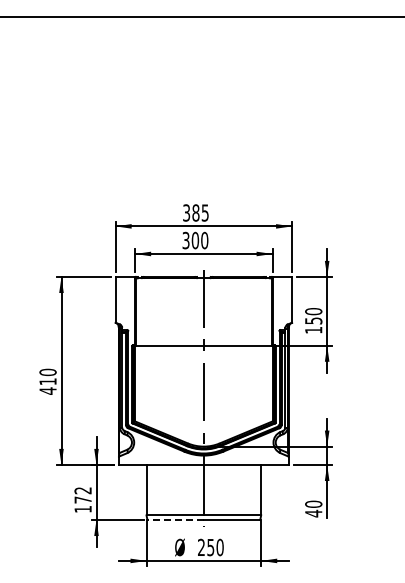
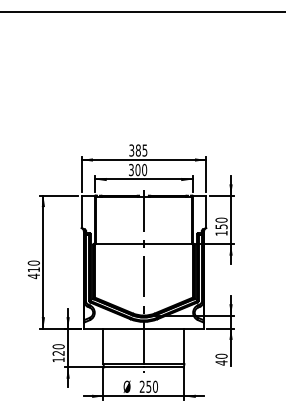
text: (82, 495) -> (58, 350), 172 -> 120
line: (175, 519) -> (123, 367), dashed -> solid

